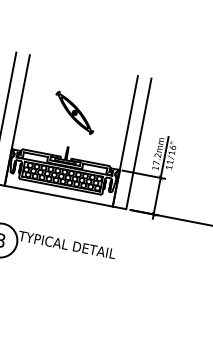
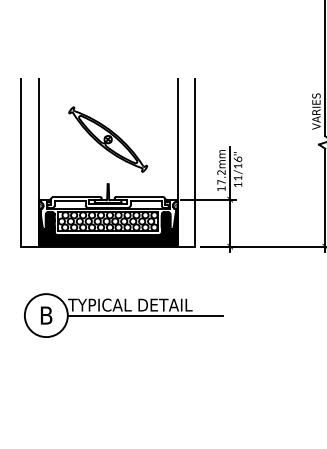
part: (75, 112) -> (108, 139), size x1.43
fill: (60, 181) -> (107, 228), added
line: (77, 255) -> (145, 315), added

